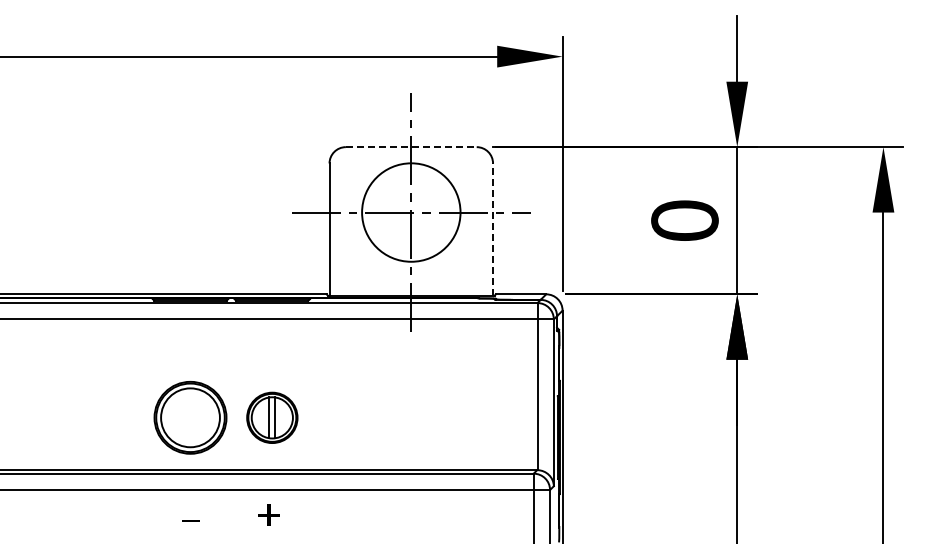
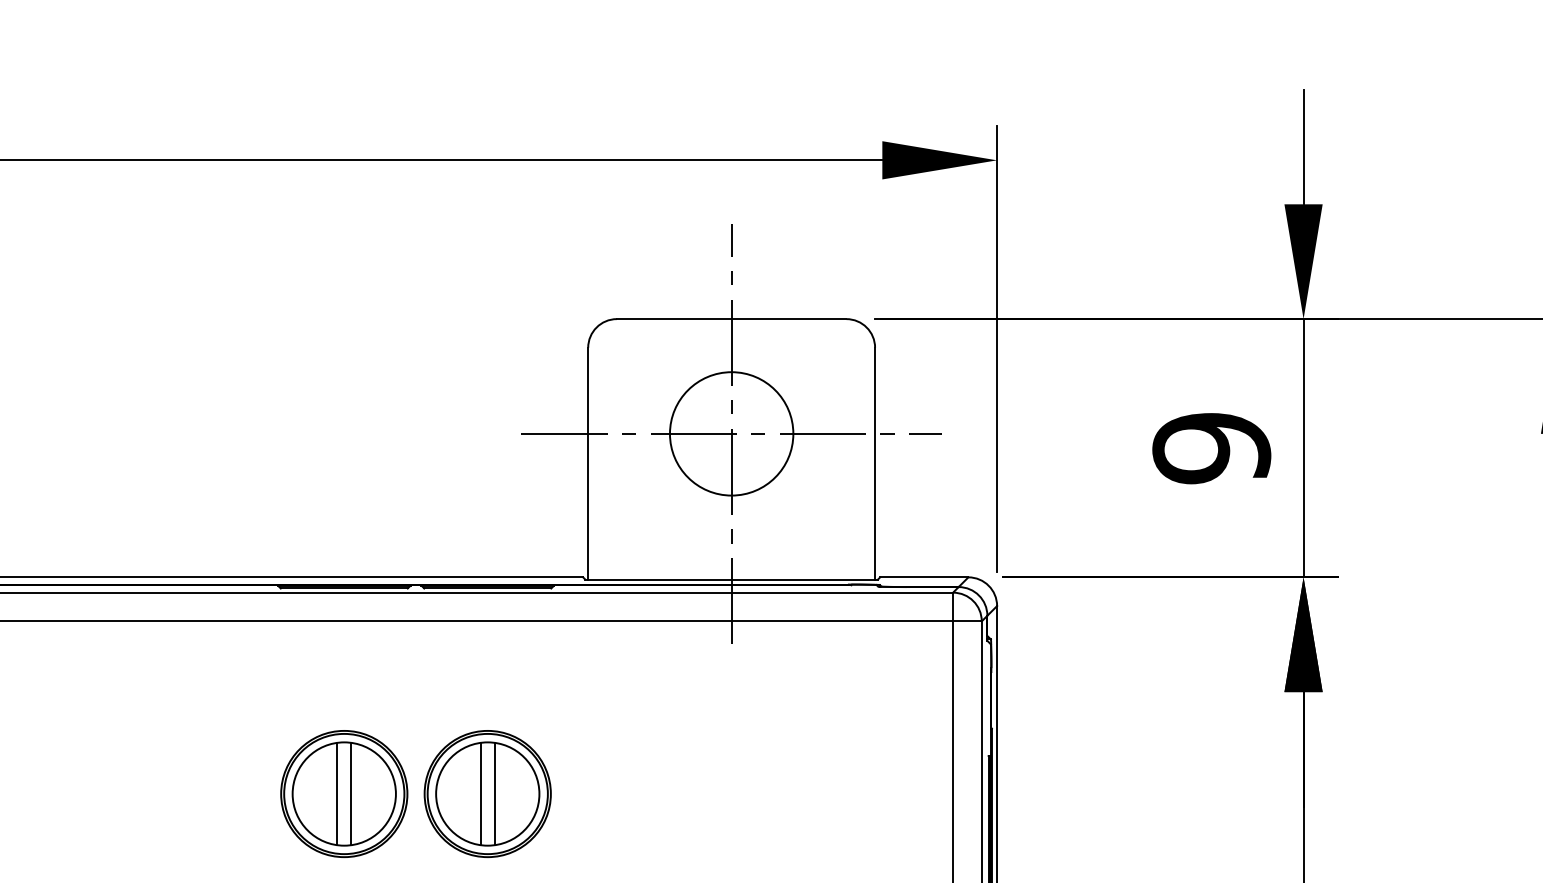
line: (411, 147) -> (732, 319), dashed -> solid
circle: (411, 212) -> (732, 433), size x0.71
text: (684, 220) -> (1210, 447), 0 -> 9
line: (493, 229) -> (875, 463), dashed -> solid
line: (186, 417) -> (337, 793), added
line: (194, 417) -> (351, 793), added
part: (272, 417) -> (488, 793), size x1.43

